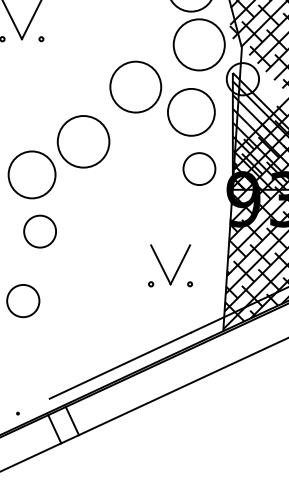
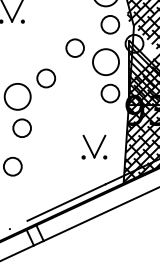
circle: (199, 44) -> (110, 24), size x0.62
circle: (134, 87) -> (74, 48), size x0.62
circle: (84, 141) -> (46, 78), size x0.62

